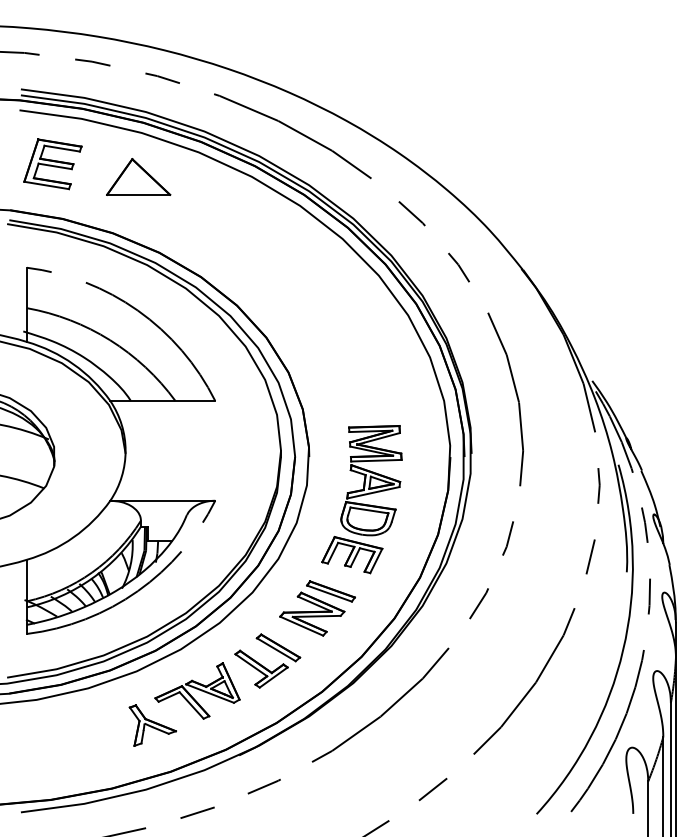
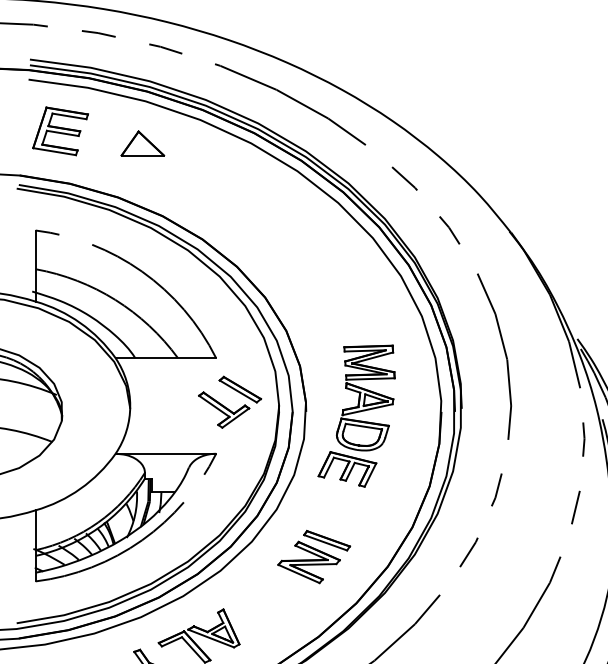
part: (138, 176) -> (142, 143), size x0.7
part: (361, 499) -> (356, 416), moved
part: (263, 665) -> (225, 406), moved

